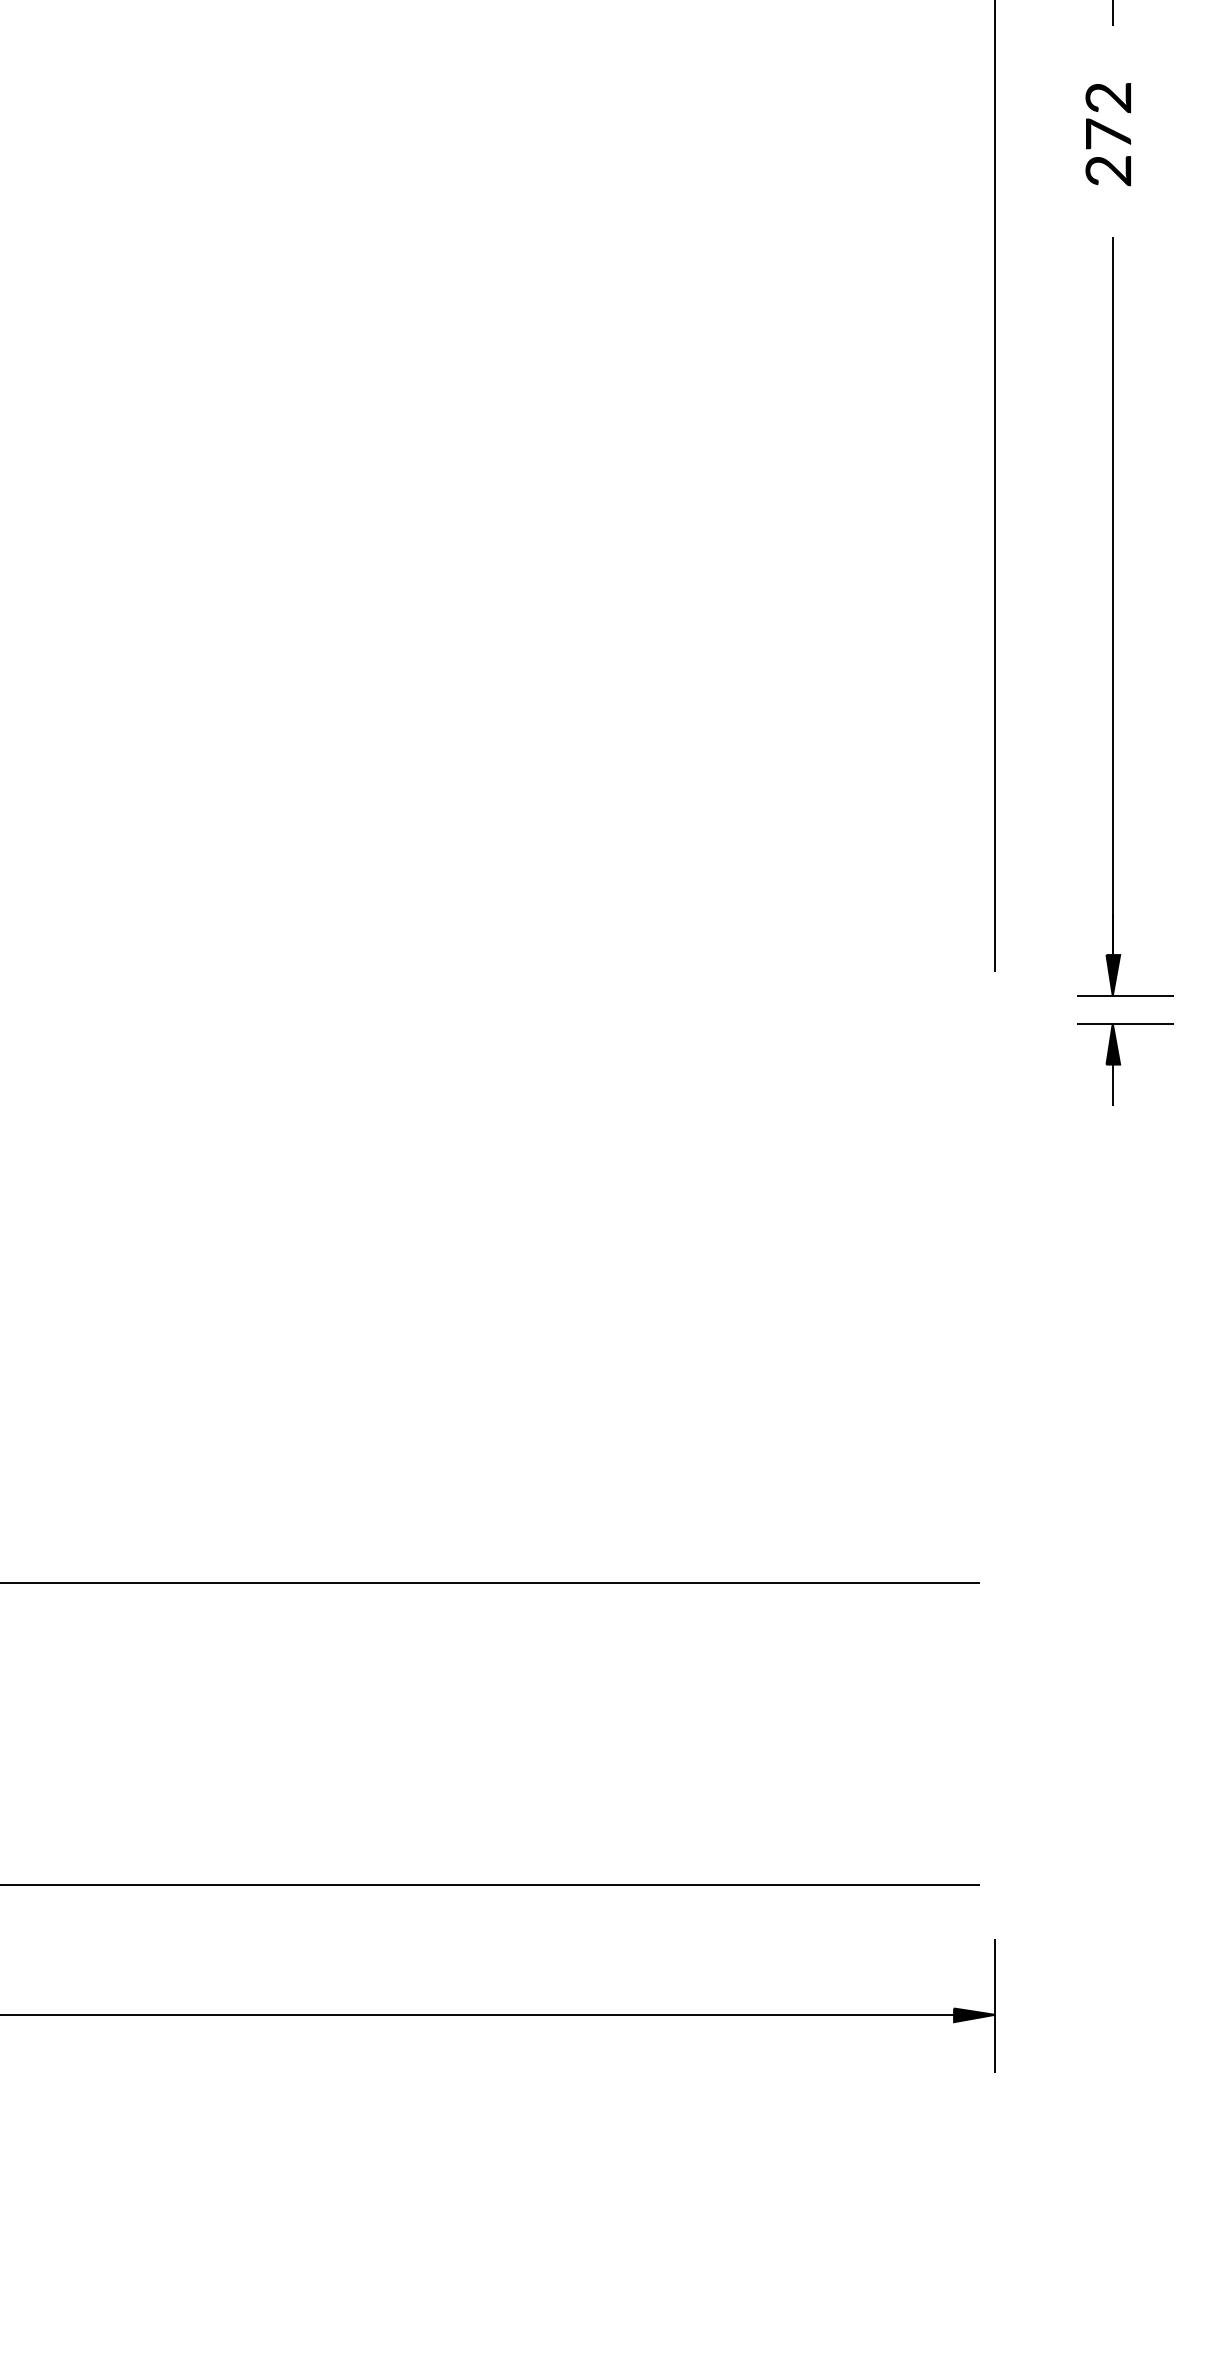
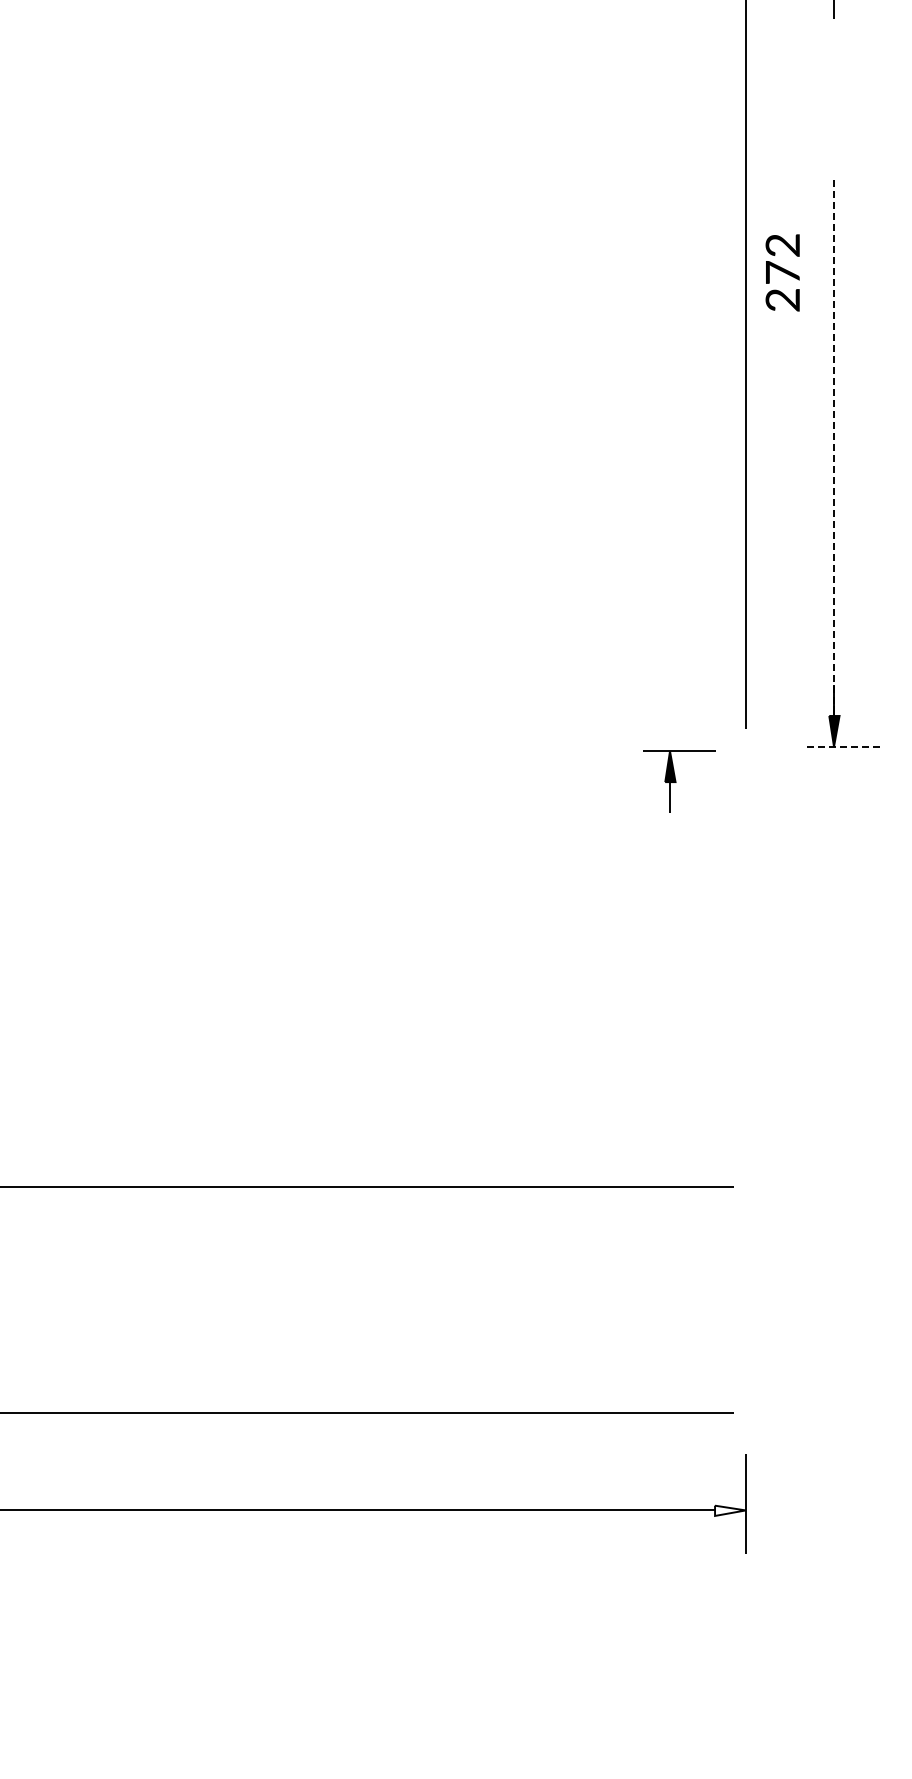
text: (1108, 133) -> (782, 272), moved
line: (1113, 608) -> (834, 456), solid -> dashed
line: (1125, 995) -> (843, 746), solid -> dashed
part: (1125, 1063) -> (679, 781), moved
fill: (974, 2014) -> (730, 1510), removed

